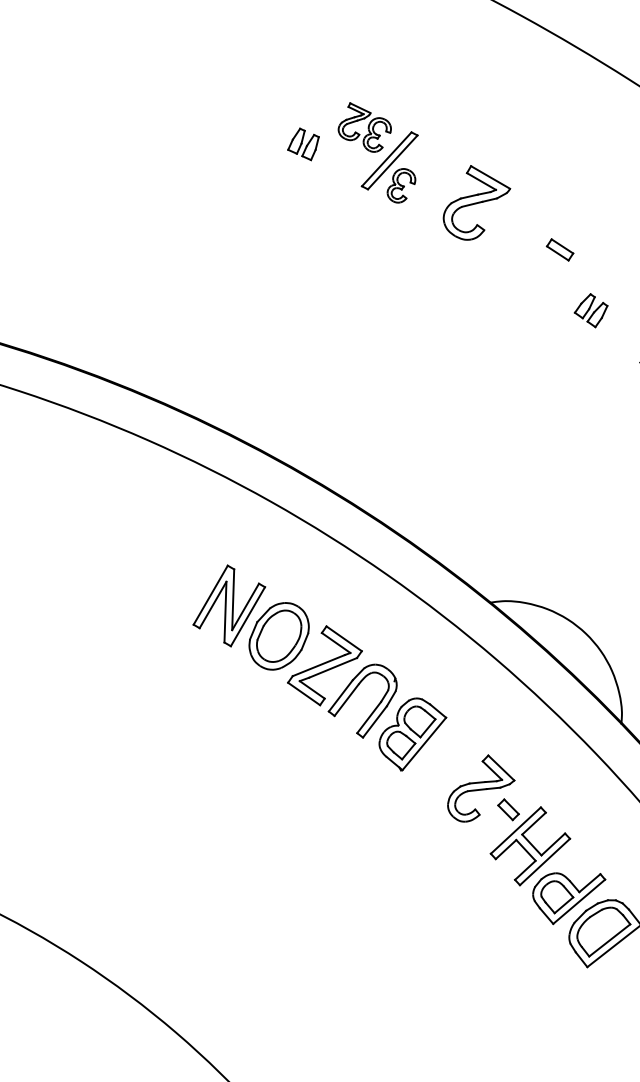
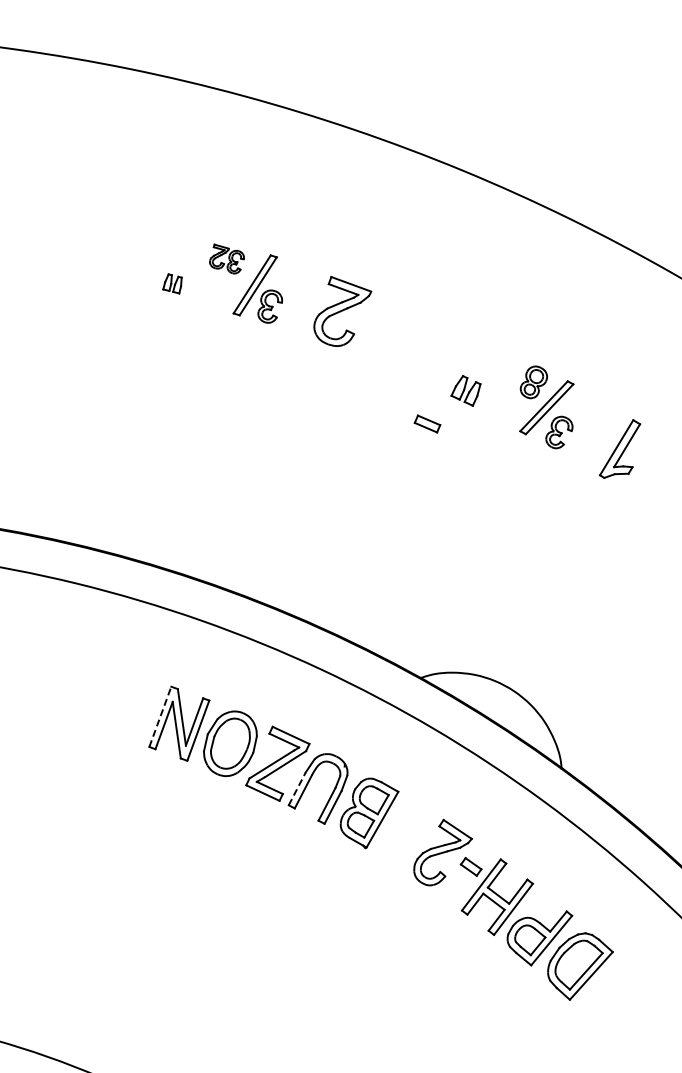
part: (364, 127) -> (226, 258), size x0.7
part: (303, 143) -> (172, 283), size x0.7
part: (560, 249) -> (427, 423), moved
line: (210, 594) -> (160, 716), solid -> dashed
line: (341, 695) -> (297, 788), solid -> dashed

